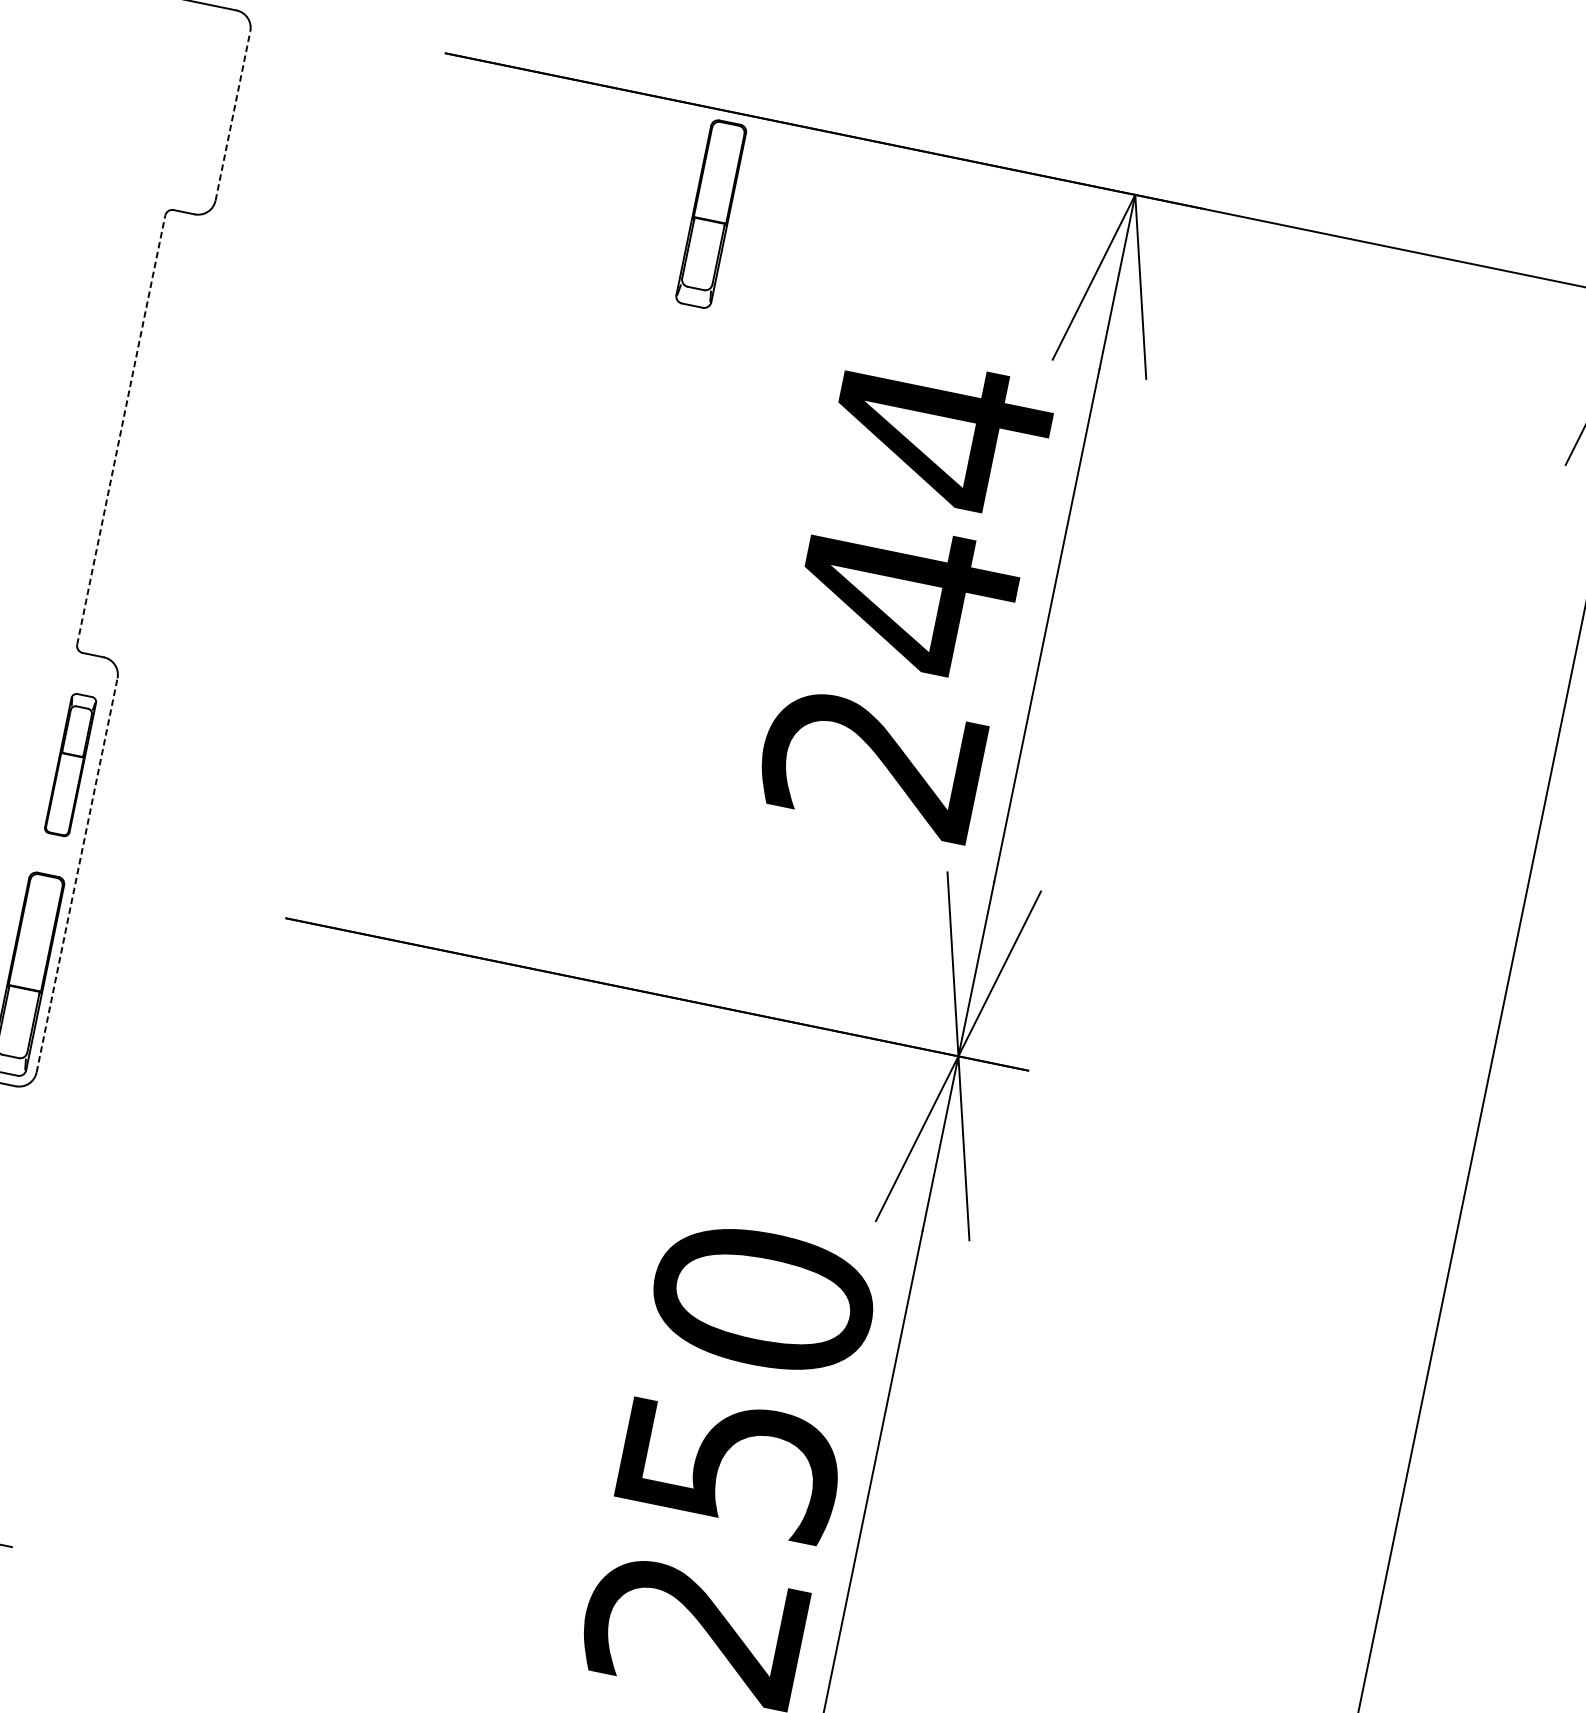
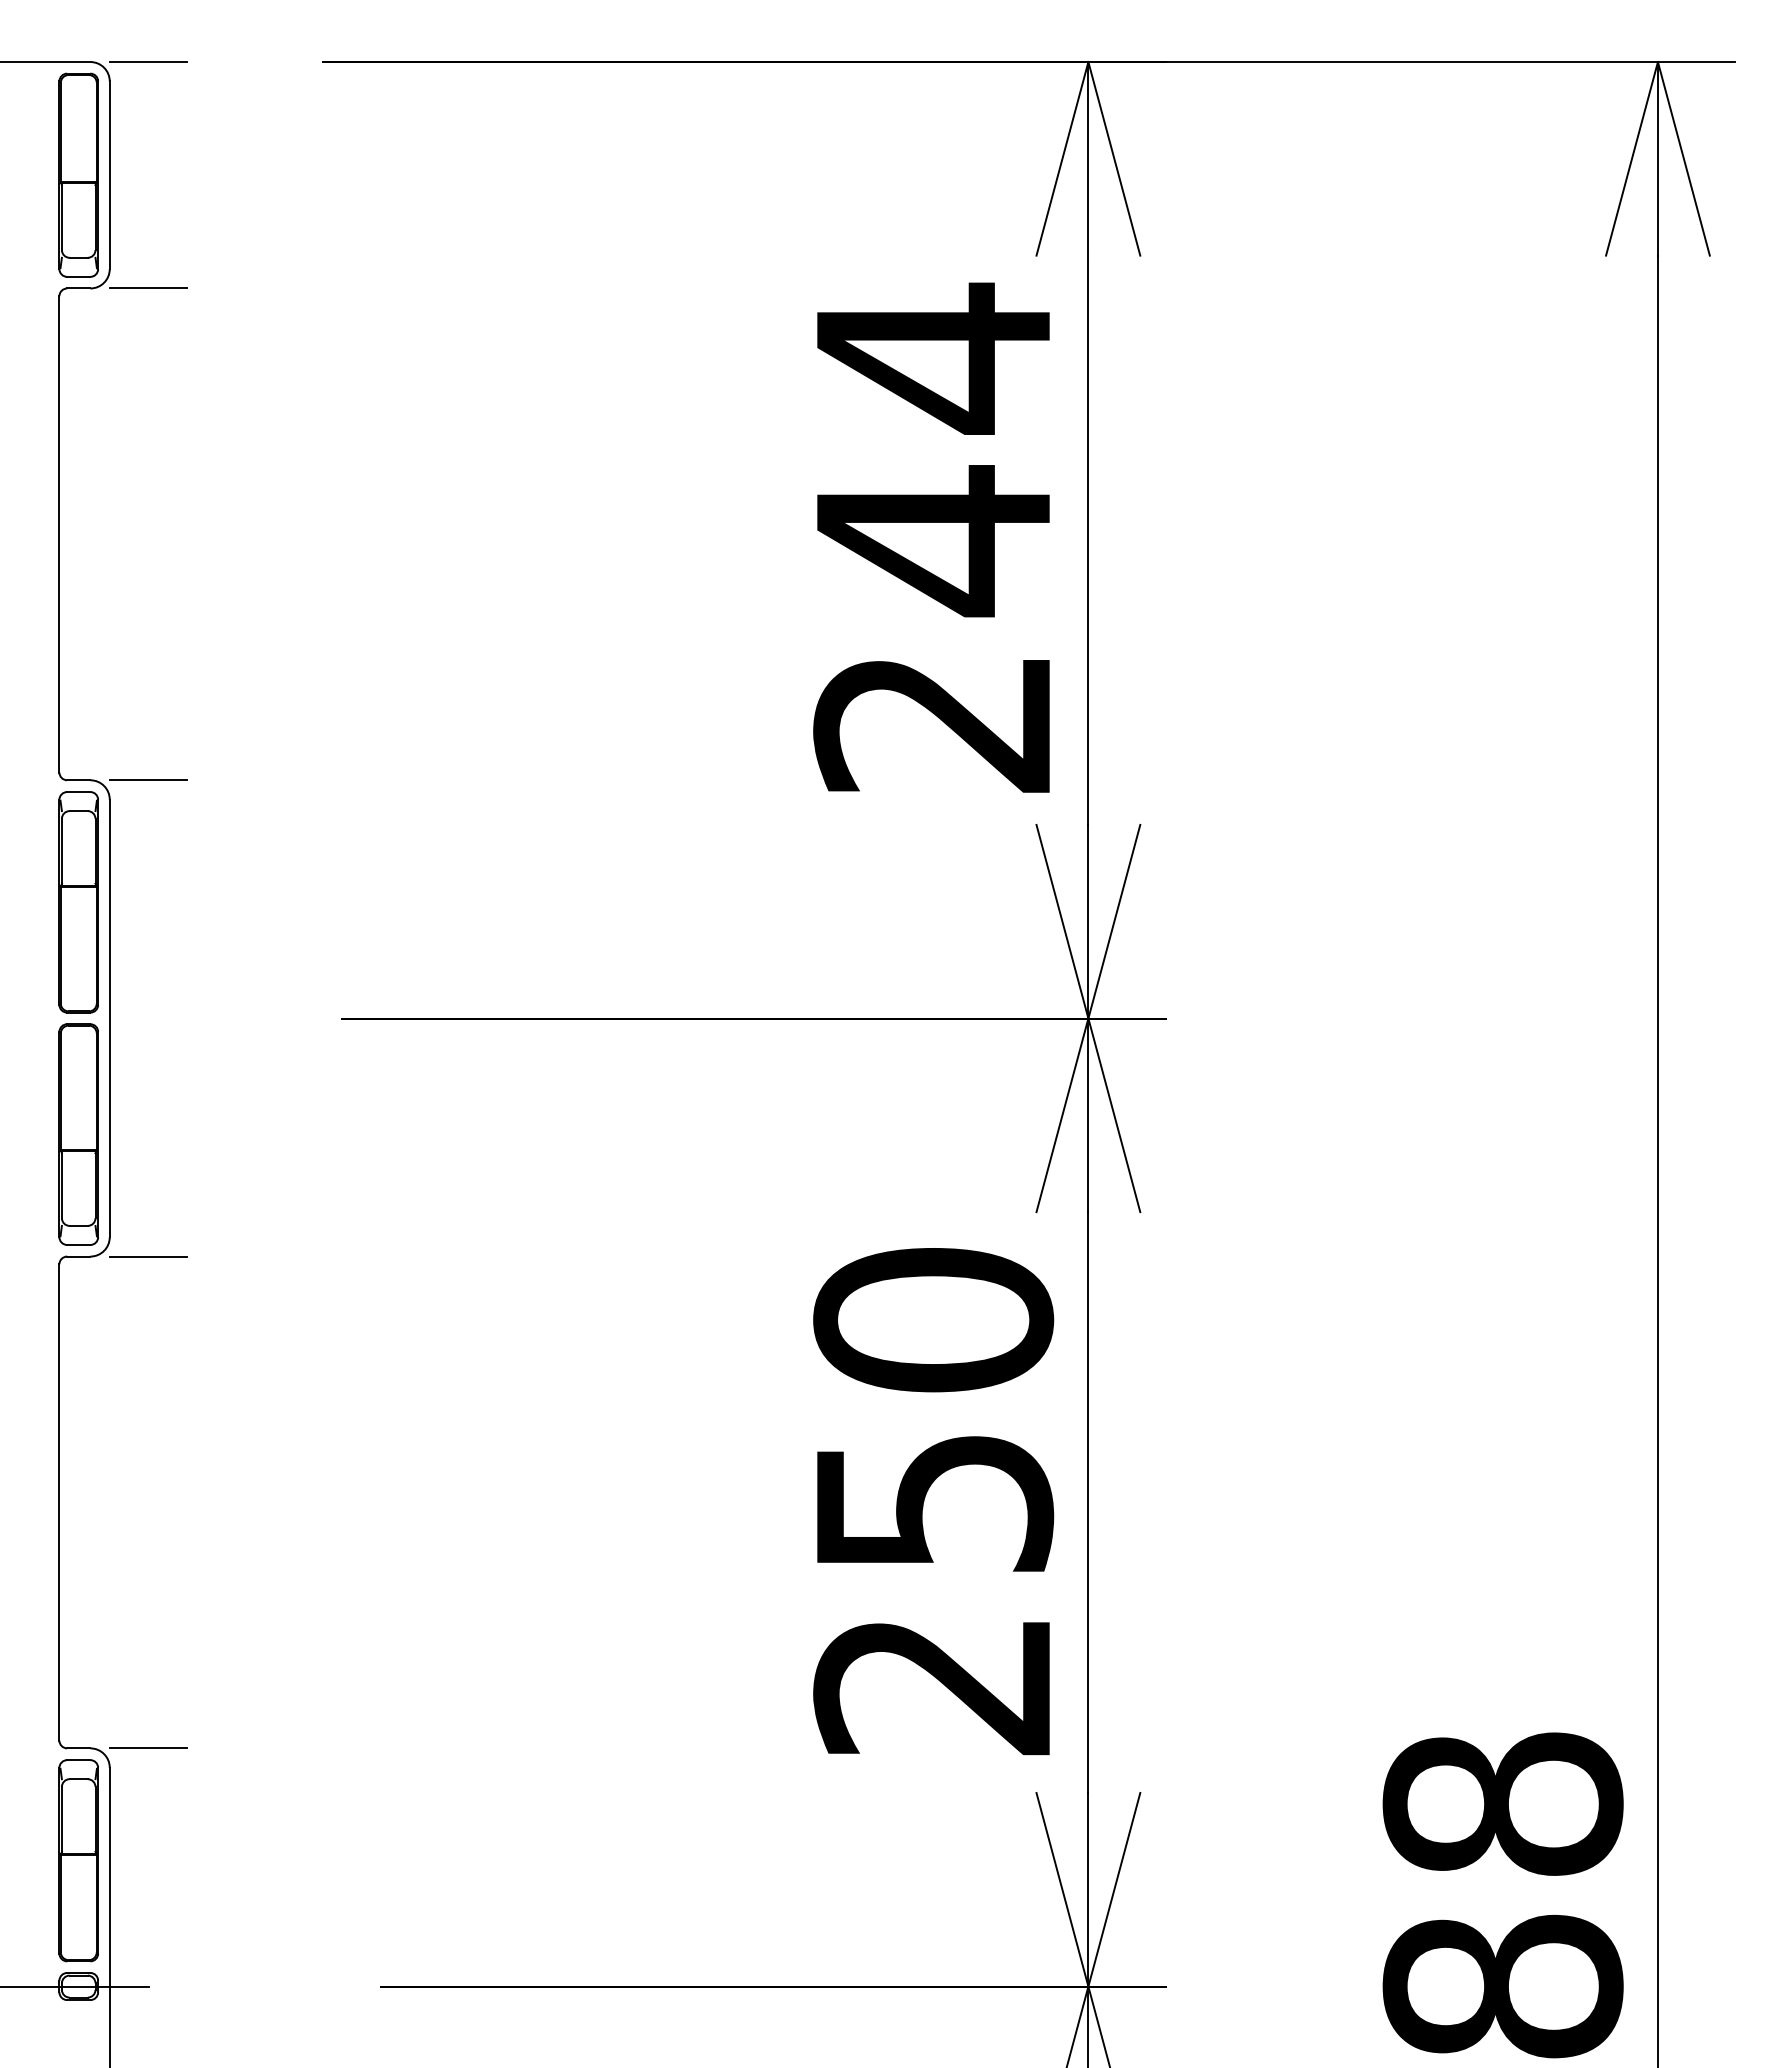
line: (288, 21) -> (148, 62), added
line: (232, 116) -> (109, 175), dashed -> solid
part: (711, 213) -> (78, 174), moved
line: (246, 225) -> (148, 288), added
line: (121, 429) -> (59, 533), dashed -> solid
line: (155, 668) -> (148, 780), added
part: (70, 765) -> (78, 902), size x1.43
line: (76, 875) -> (109, 1018), dashed -> solid
line: (67, 1096) -> (148, 1256), added

